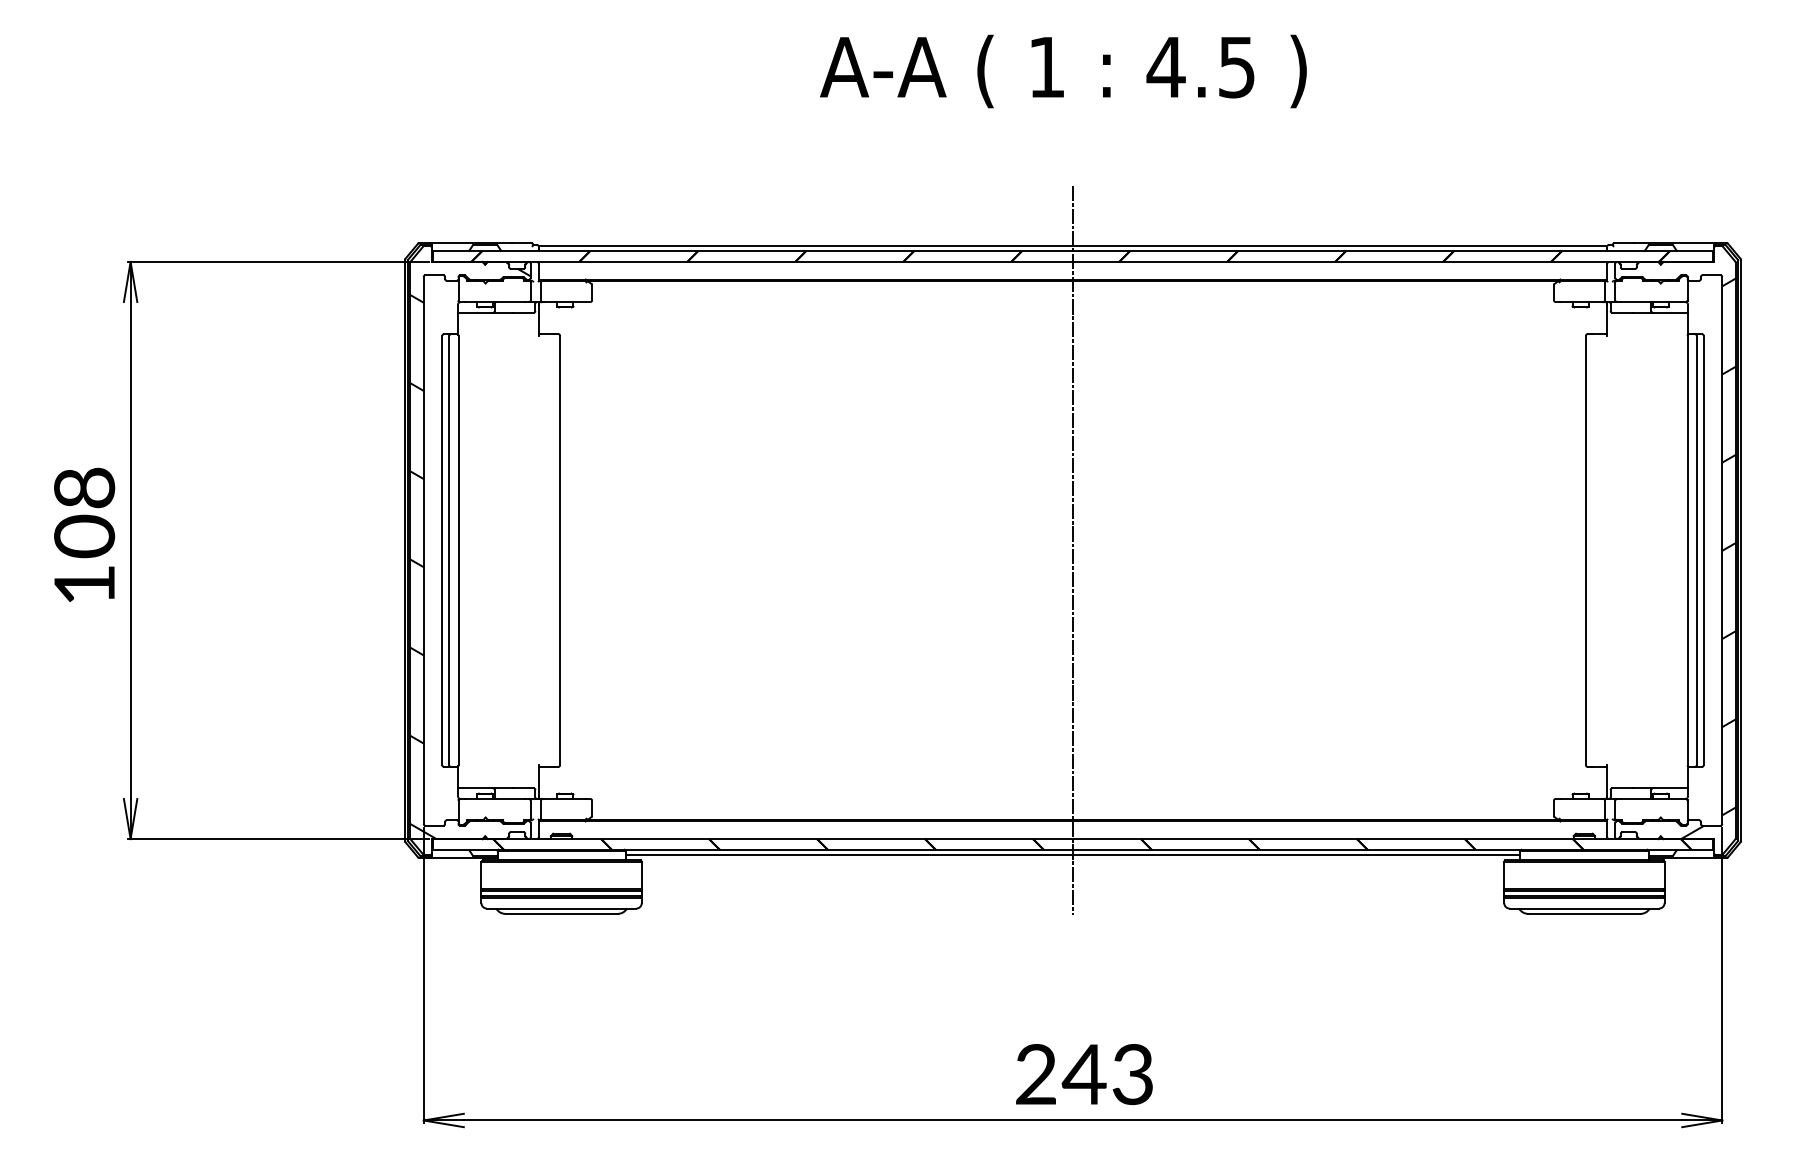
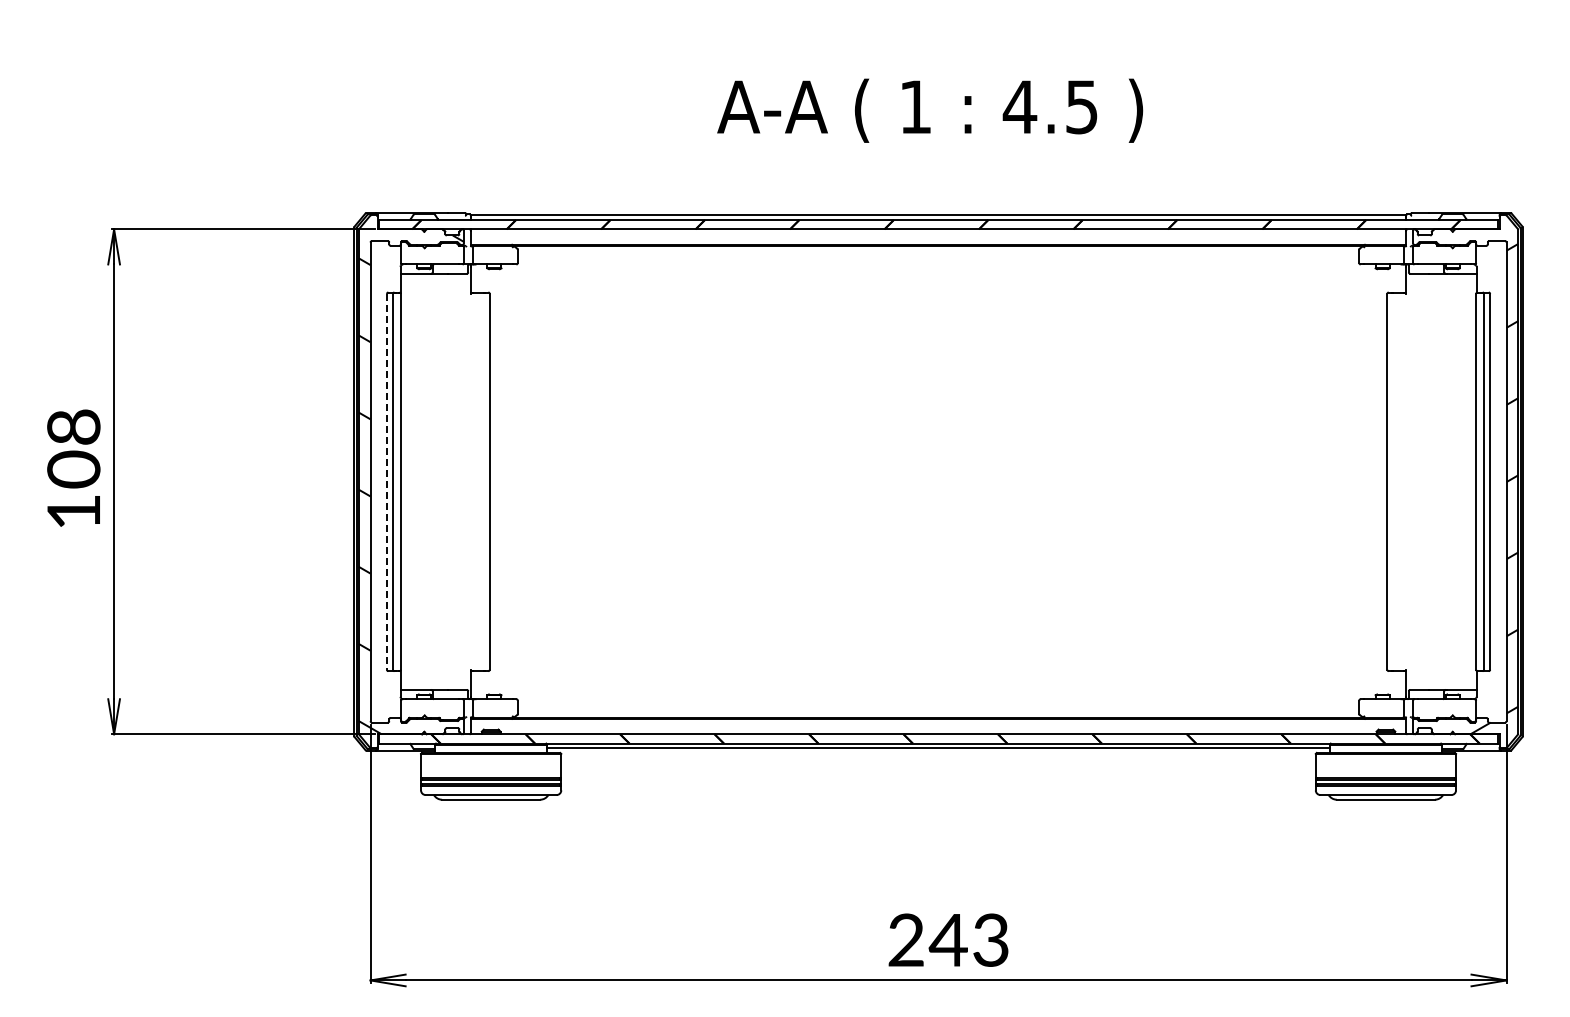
text: (1063, 71) -> (930, 110), moved
line: (441, 550) -> (386, 481), solid -> dashed
line: (1072, 550) -> (938, 481), removed

